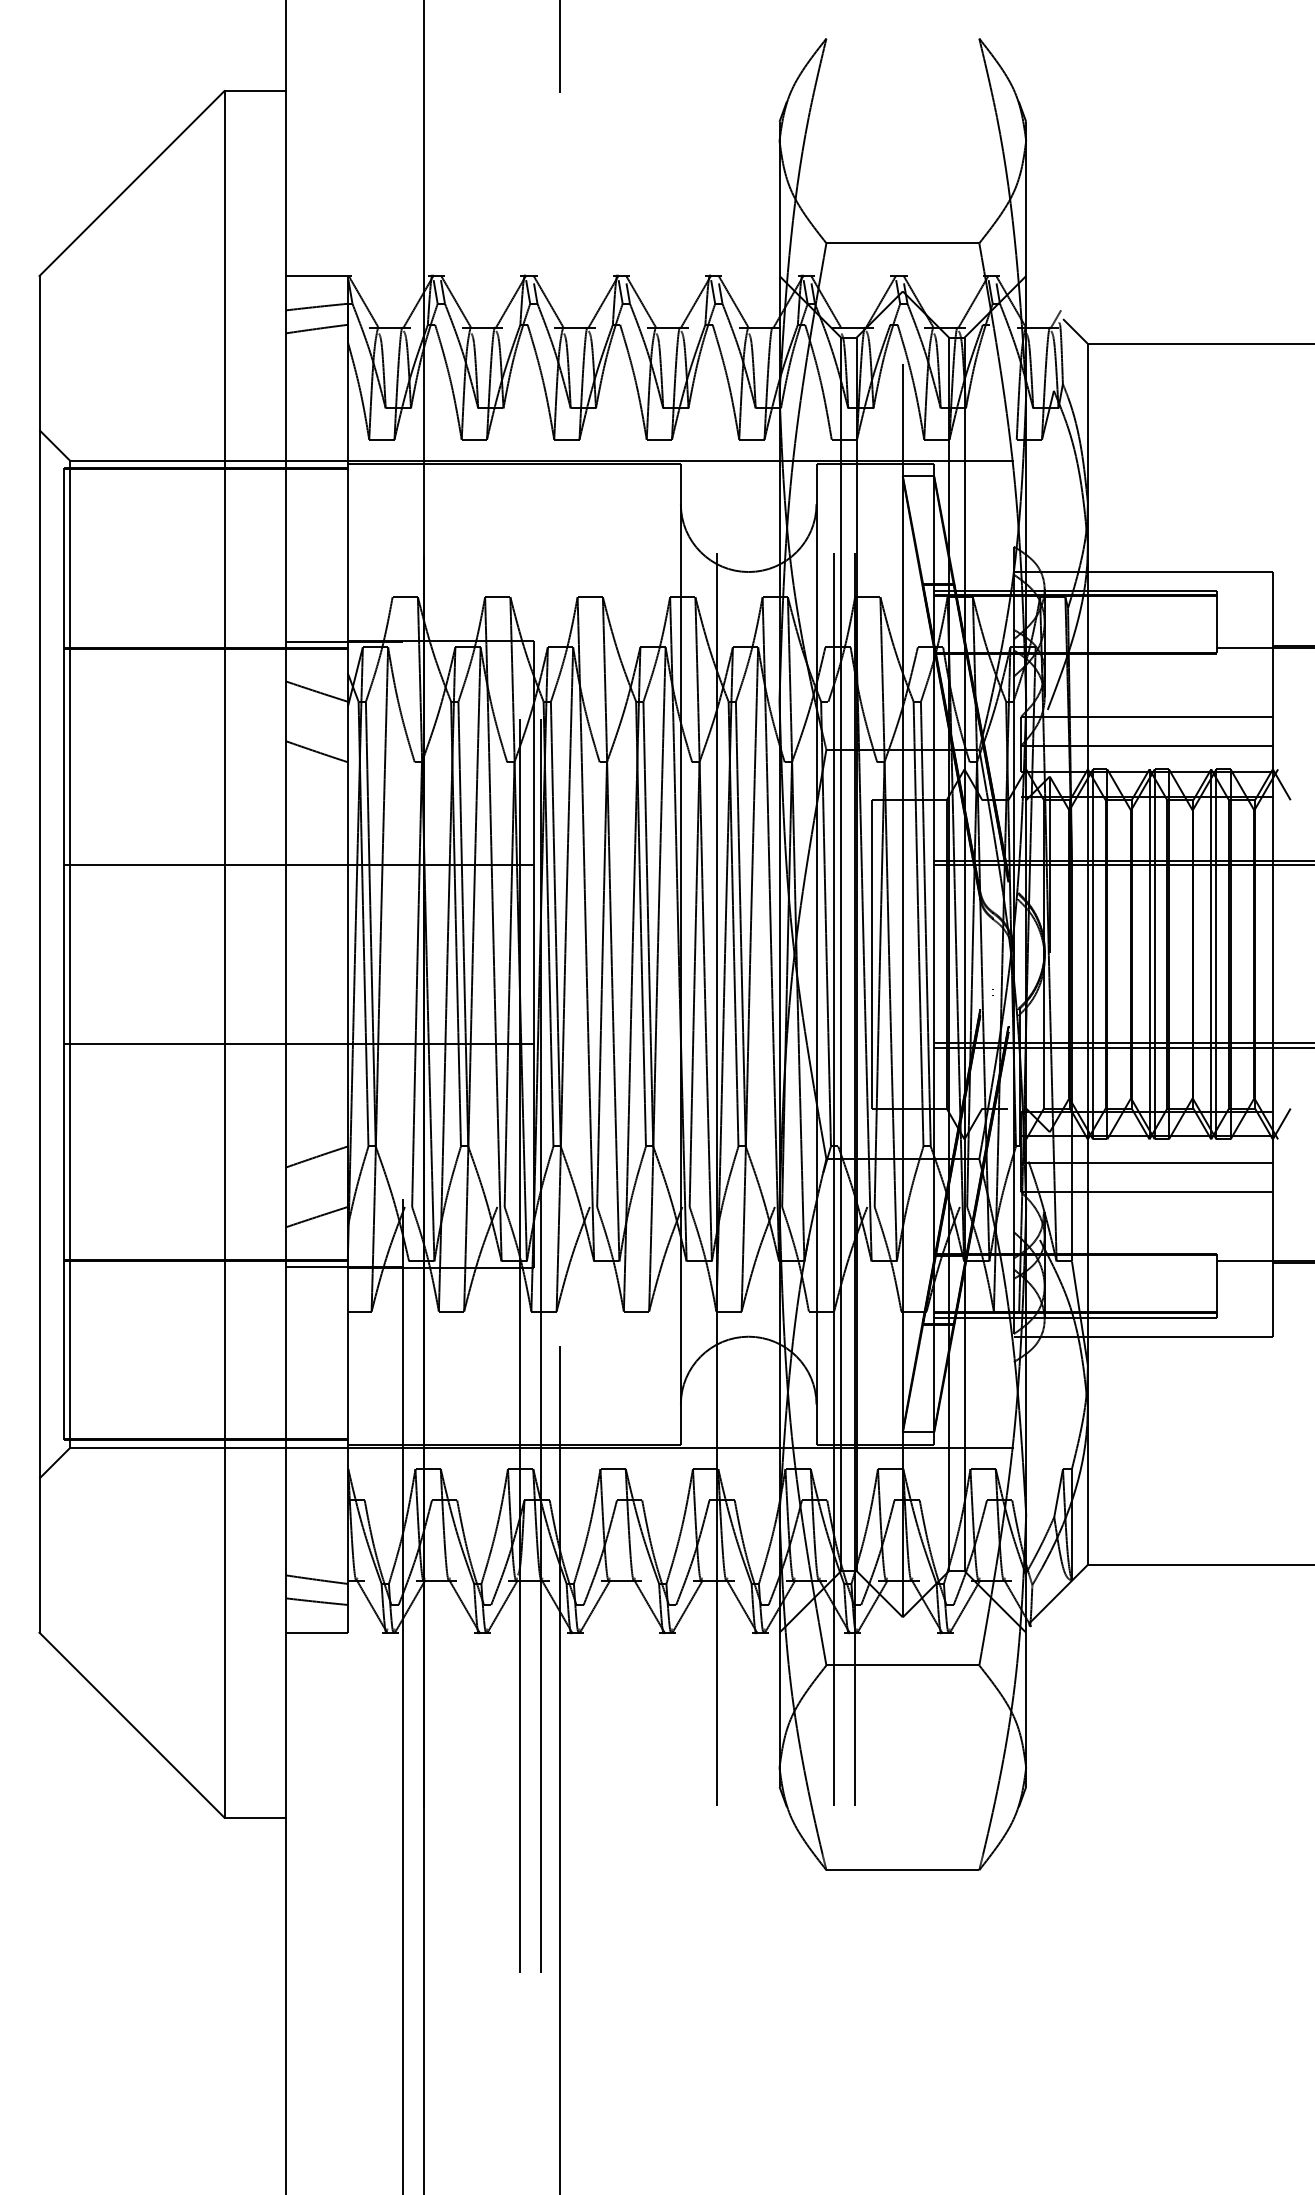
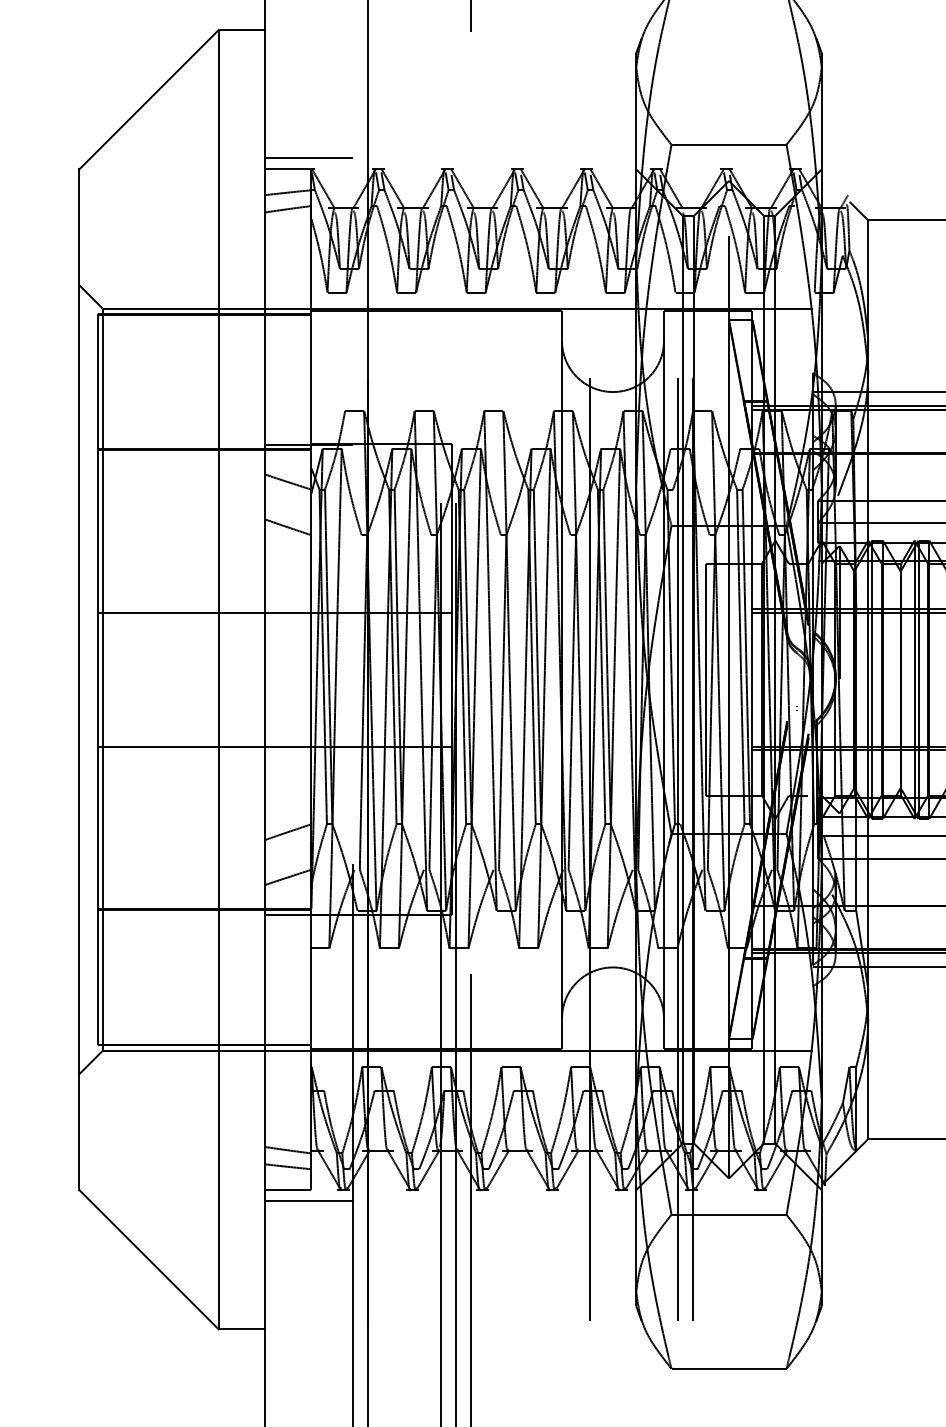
line: (344, 261) -> (308, 158), added
line: (344, 1647) -> (308, 1201), added

